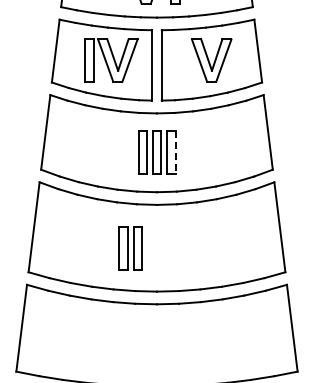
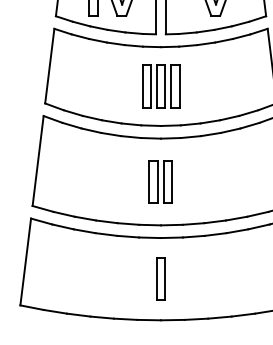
line: (175, 153) -> (179, 87), dashed -> solid
part: (130, 248) -> (160, 182), moved
part: (156, 345) -> (160, 279), added

